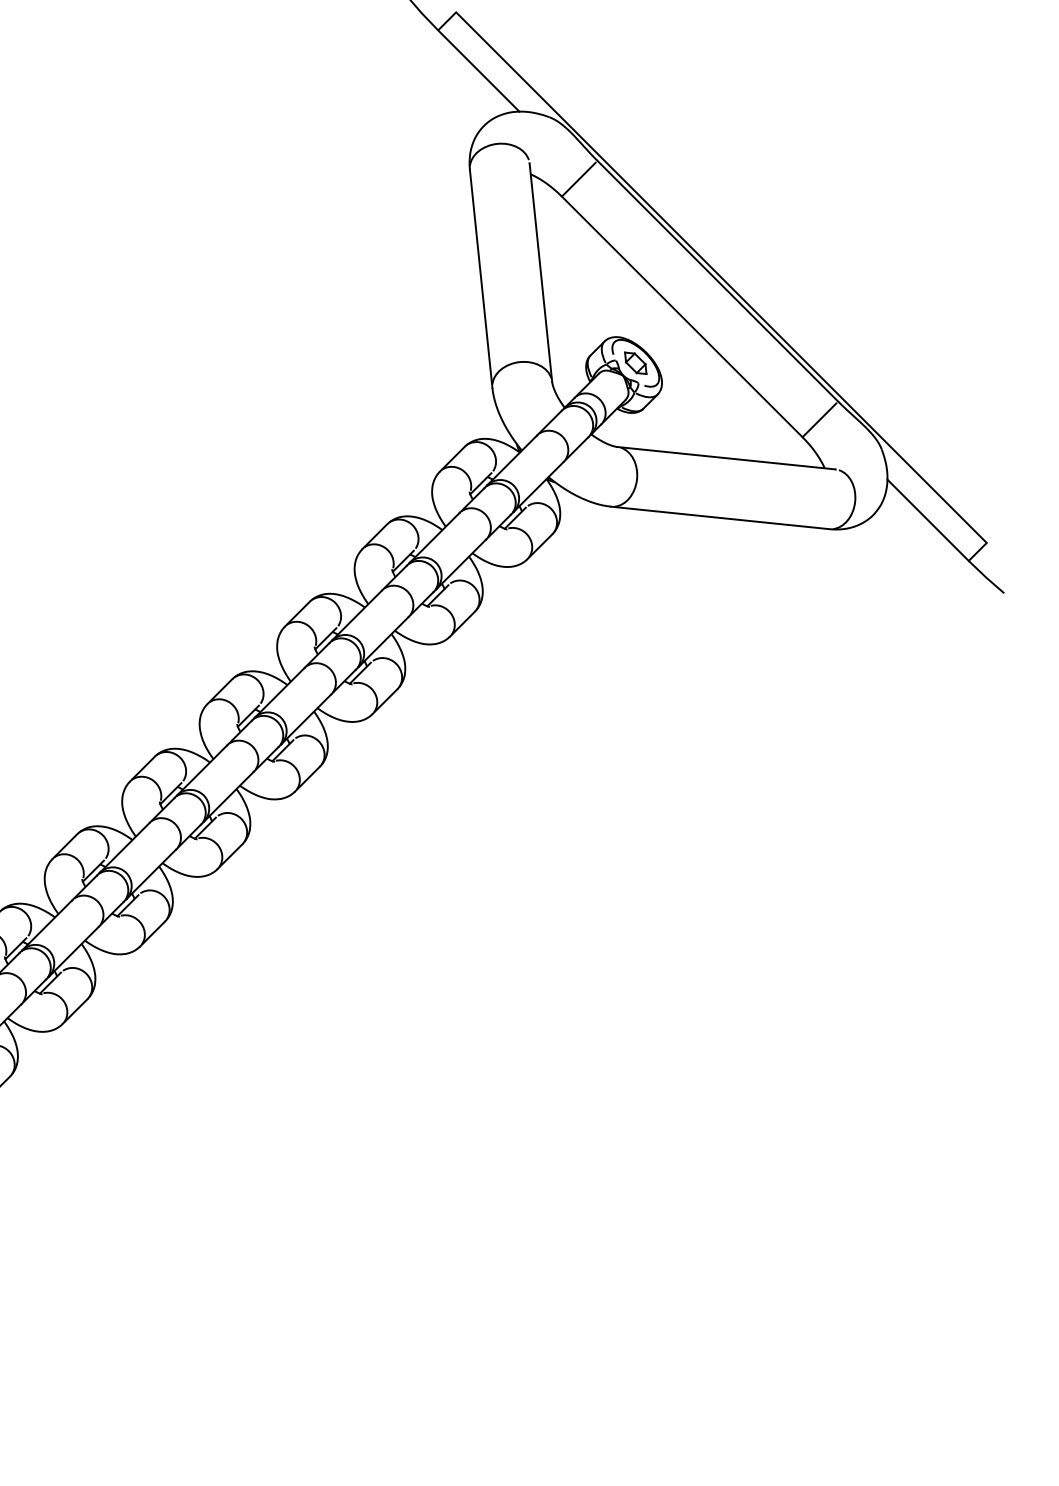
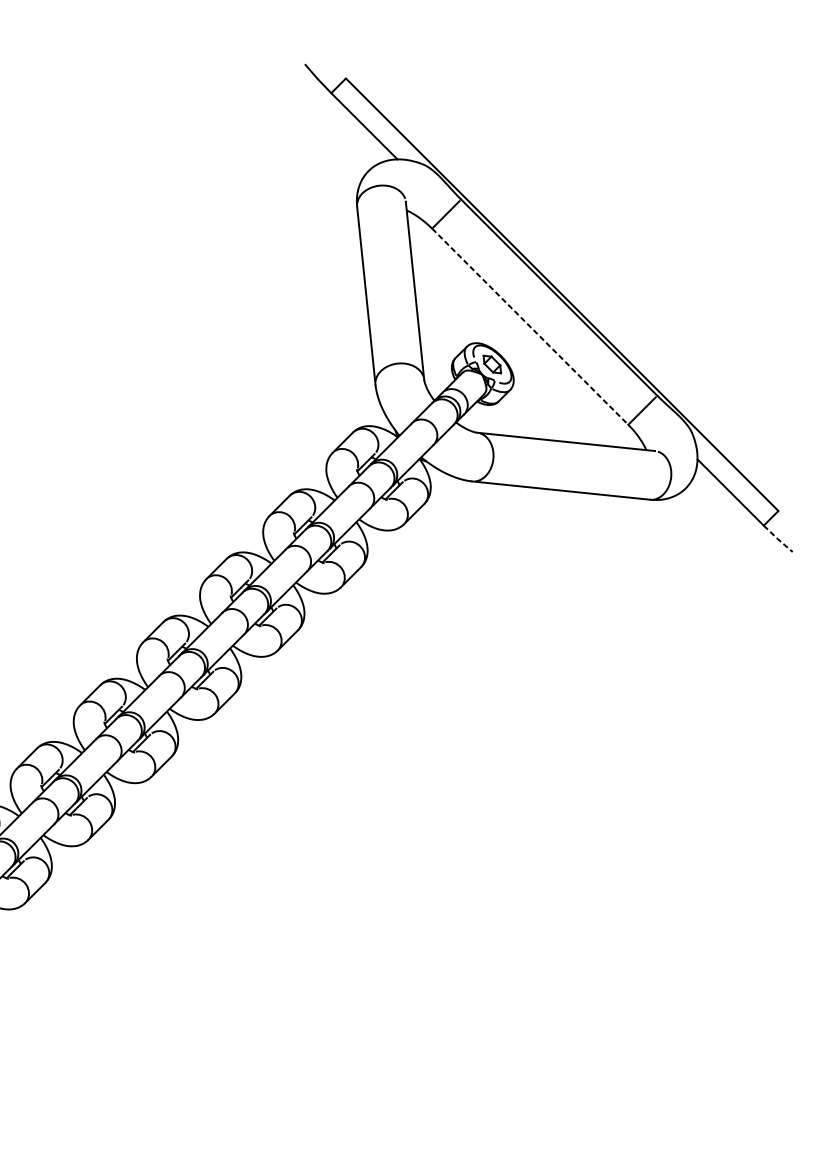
line: (682, 317) -> (530, 327), solid -> dashed
line: (986, 577) -> (778, 539), solid -> dashed

